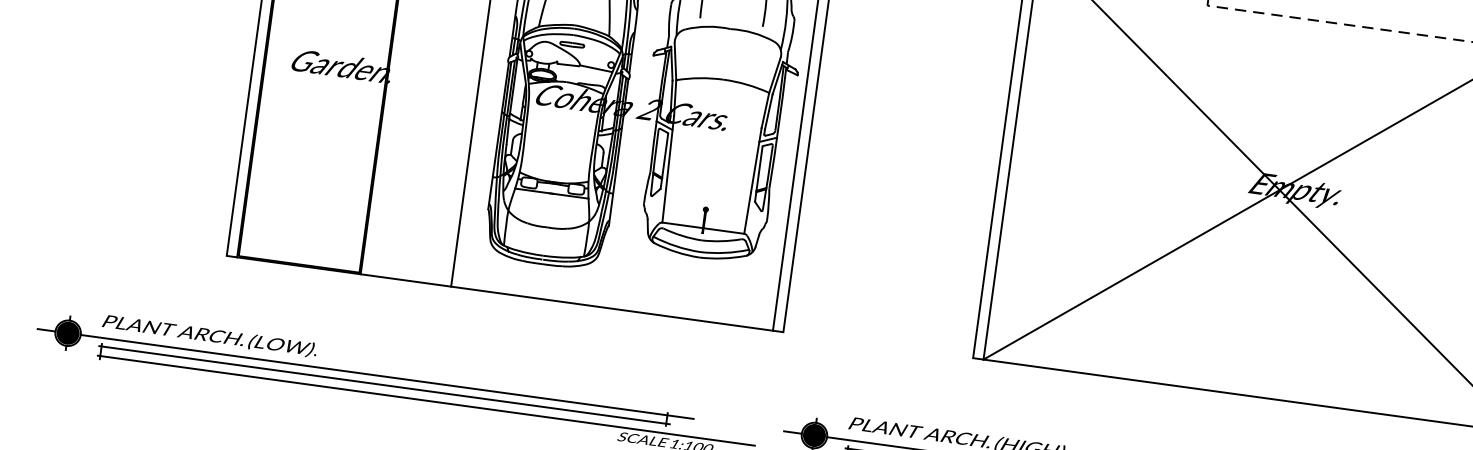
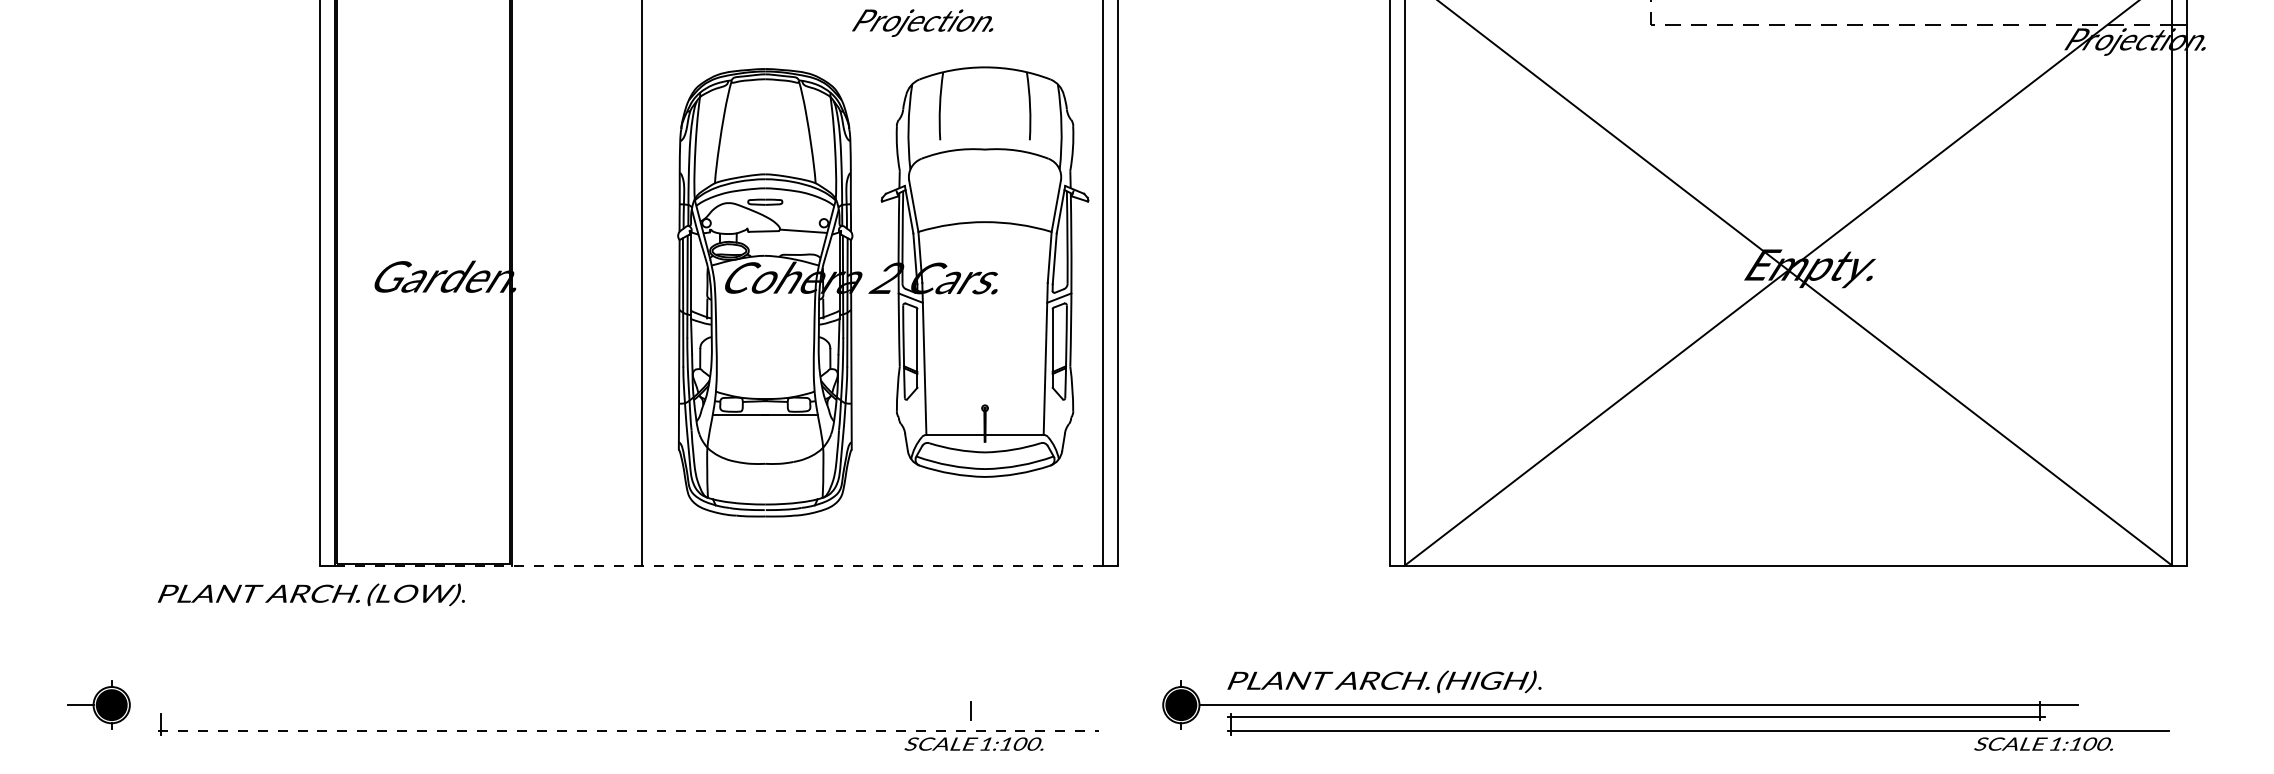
line: (504, 293) -> (718, 565), solid -> dashed
text: (209, 335) -> (310, 594), moved
line: (386, 377) -> (568, 705), removed
line: (384, 385) -> (566, 717), removed
line: (426, 400) -> (628, 730), solid -> dashed
line: (792, 432) -> (1150, 705), removed

